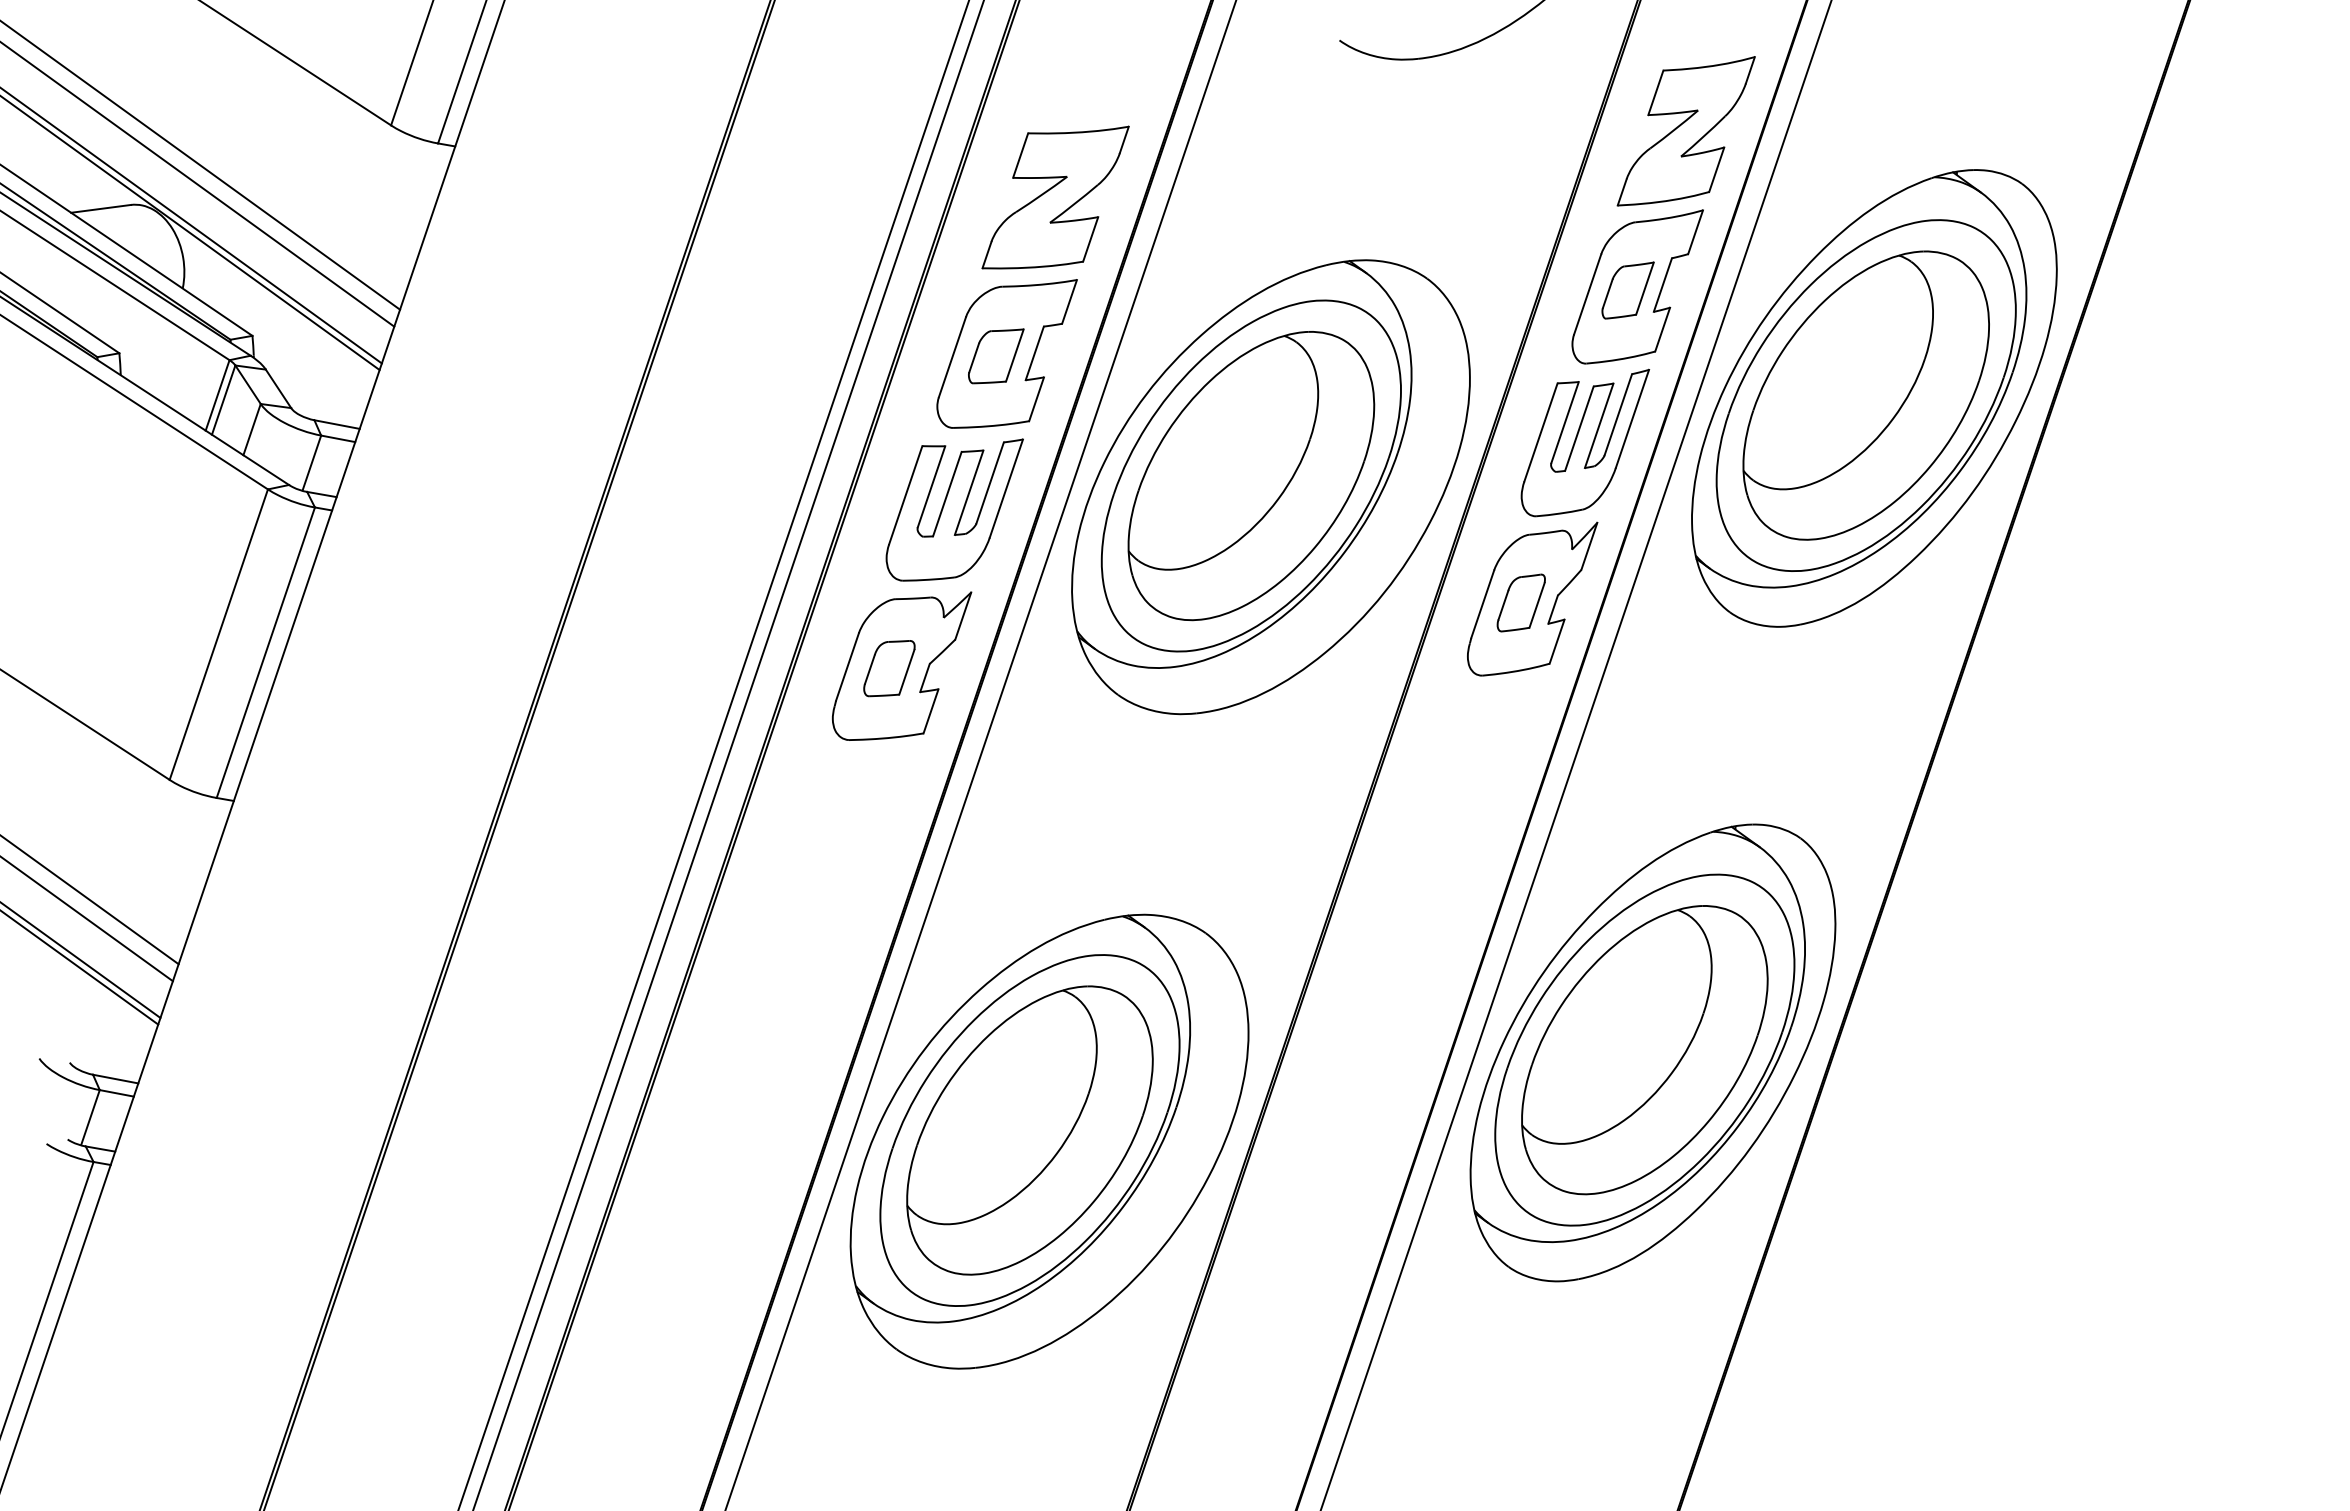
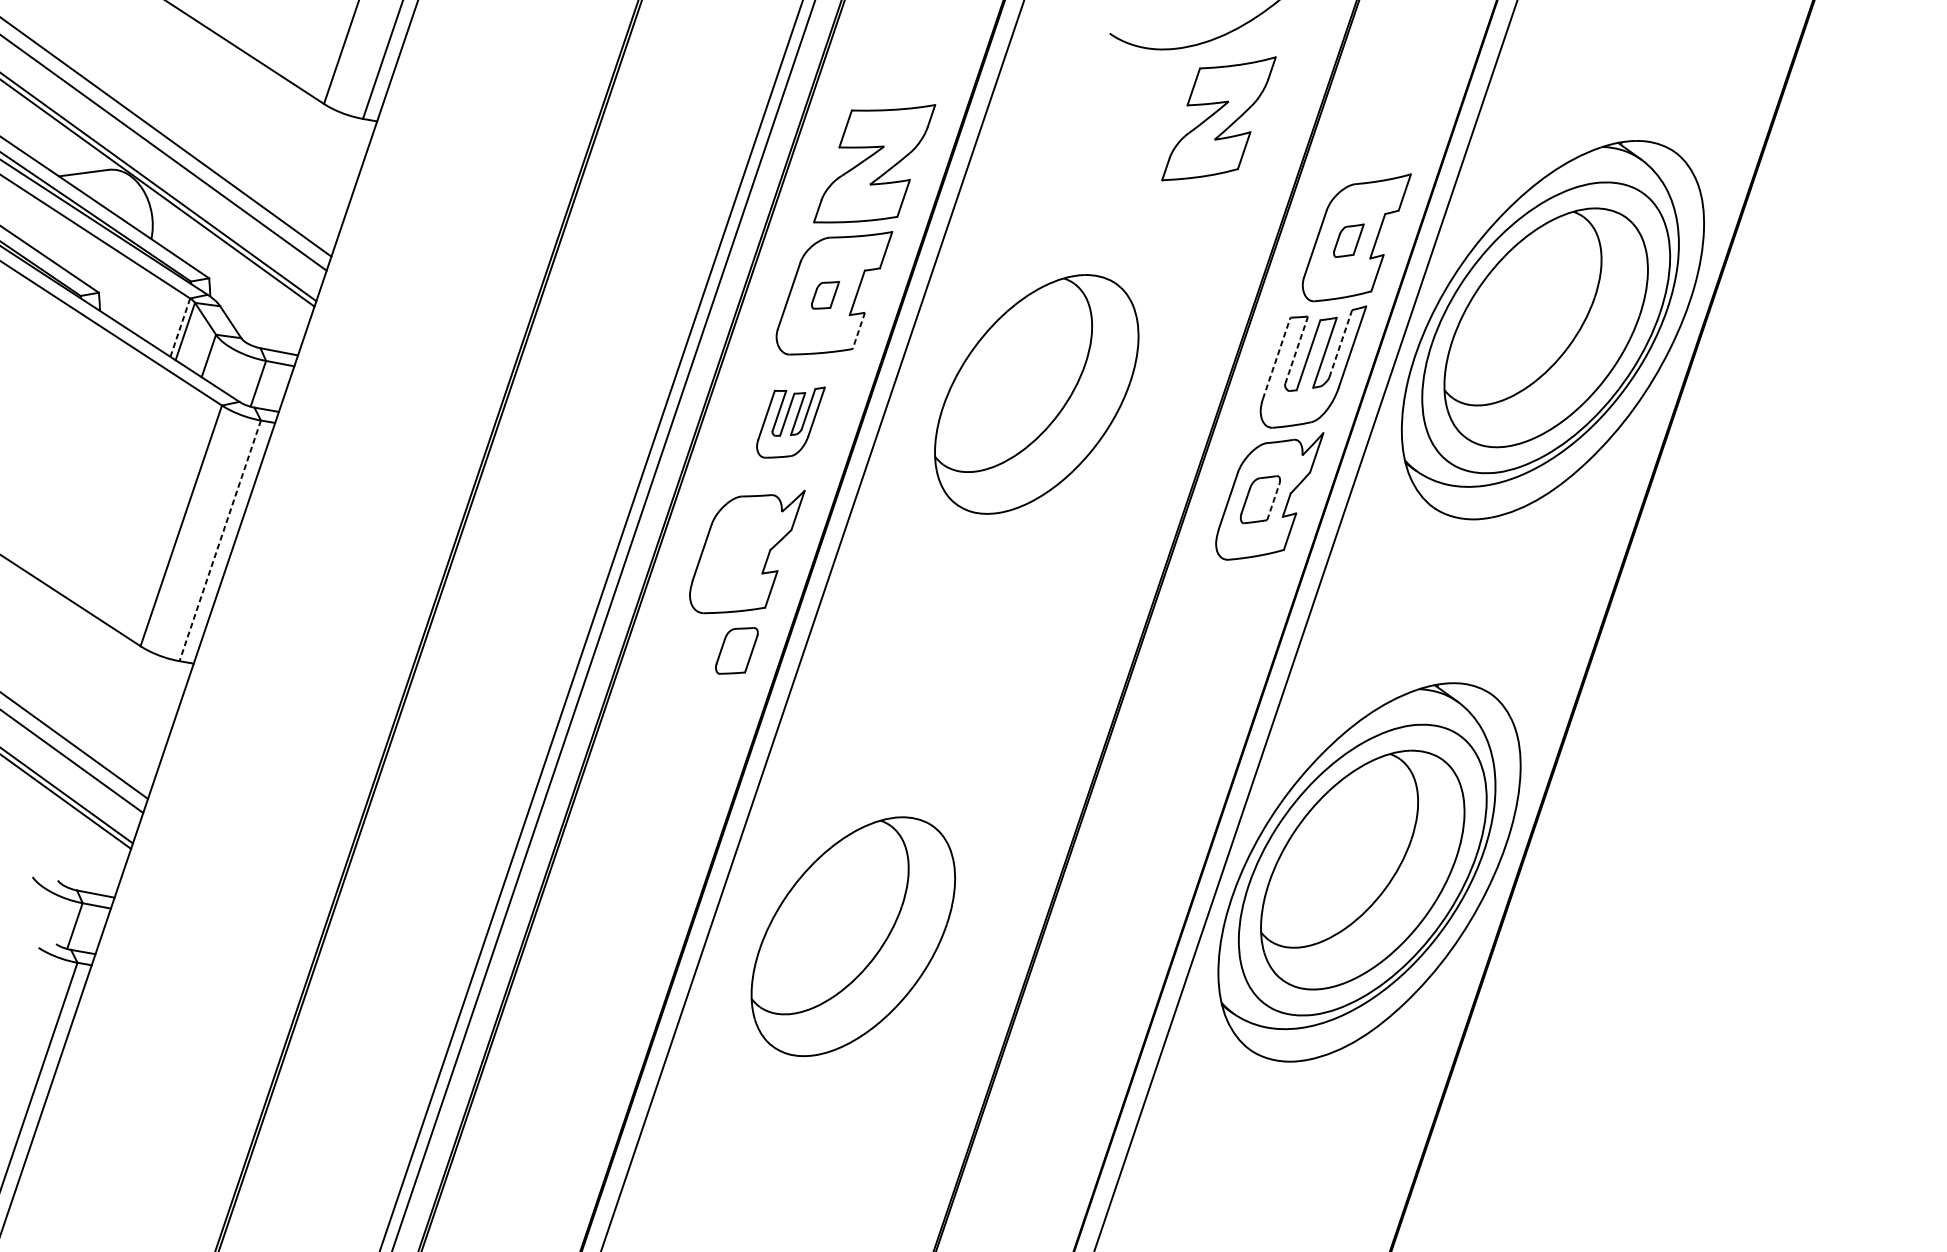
part: (1685, 131) -> (1218, 118), moved
part: (1627, 290) -> (1348, 240), size x0.7
part: (996, 356) -> (825, 295), size x0.6
line: (217, 394) -> (180, 326), solid -> dashed
line: (1036, 399) -> (858, 331), solid -> dashed
line: (1618, 414) -> (1340, 343), solid -> dashed
line: (1565, 422) -> (1297, 350), solid -> dashed
line: (1541, 432) -> (1277, 358), solid -> dashed
part: (1270, 487) -> (1052, 403), removed
part: (954, 509) -> (790, 422), size x0.6
line: (1537, 605) -> (1273, 501), solid -> dashed
line: (265, 653) -> (219, 541), solid -> dashed
part: (889, 668) -> (736, 650), moved
part: (1049, 1141) -> (869, 945), removed

